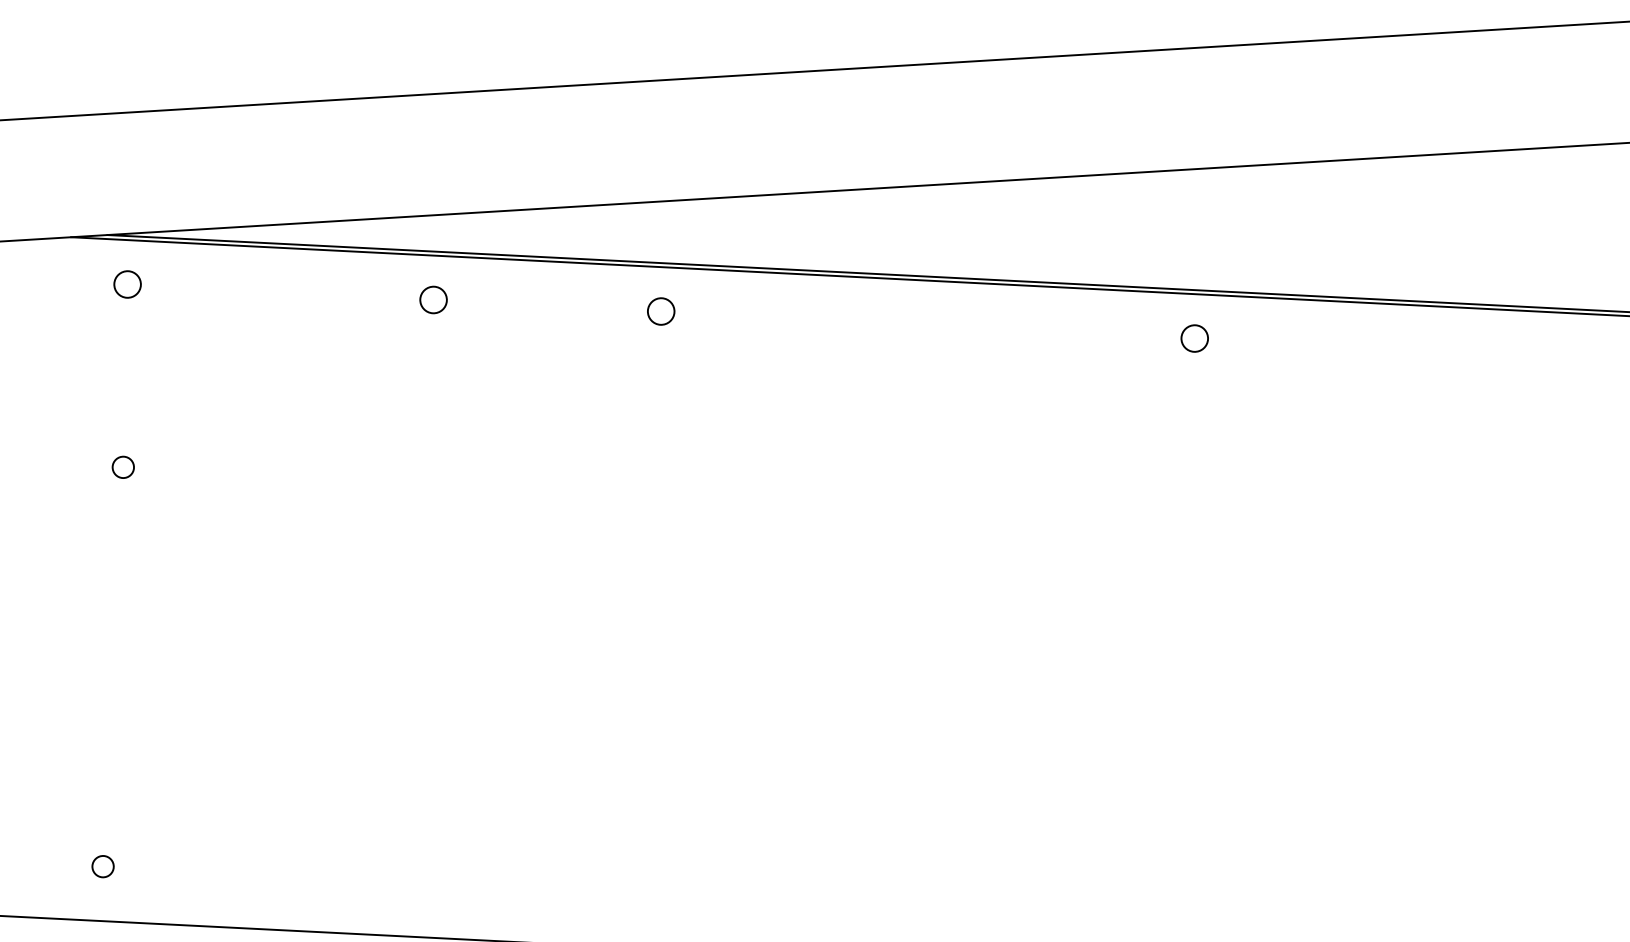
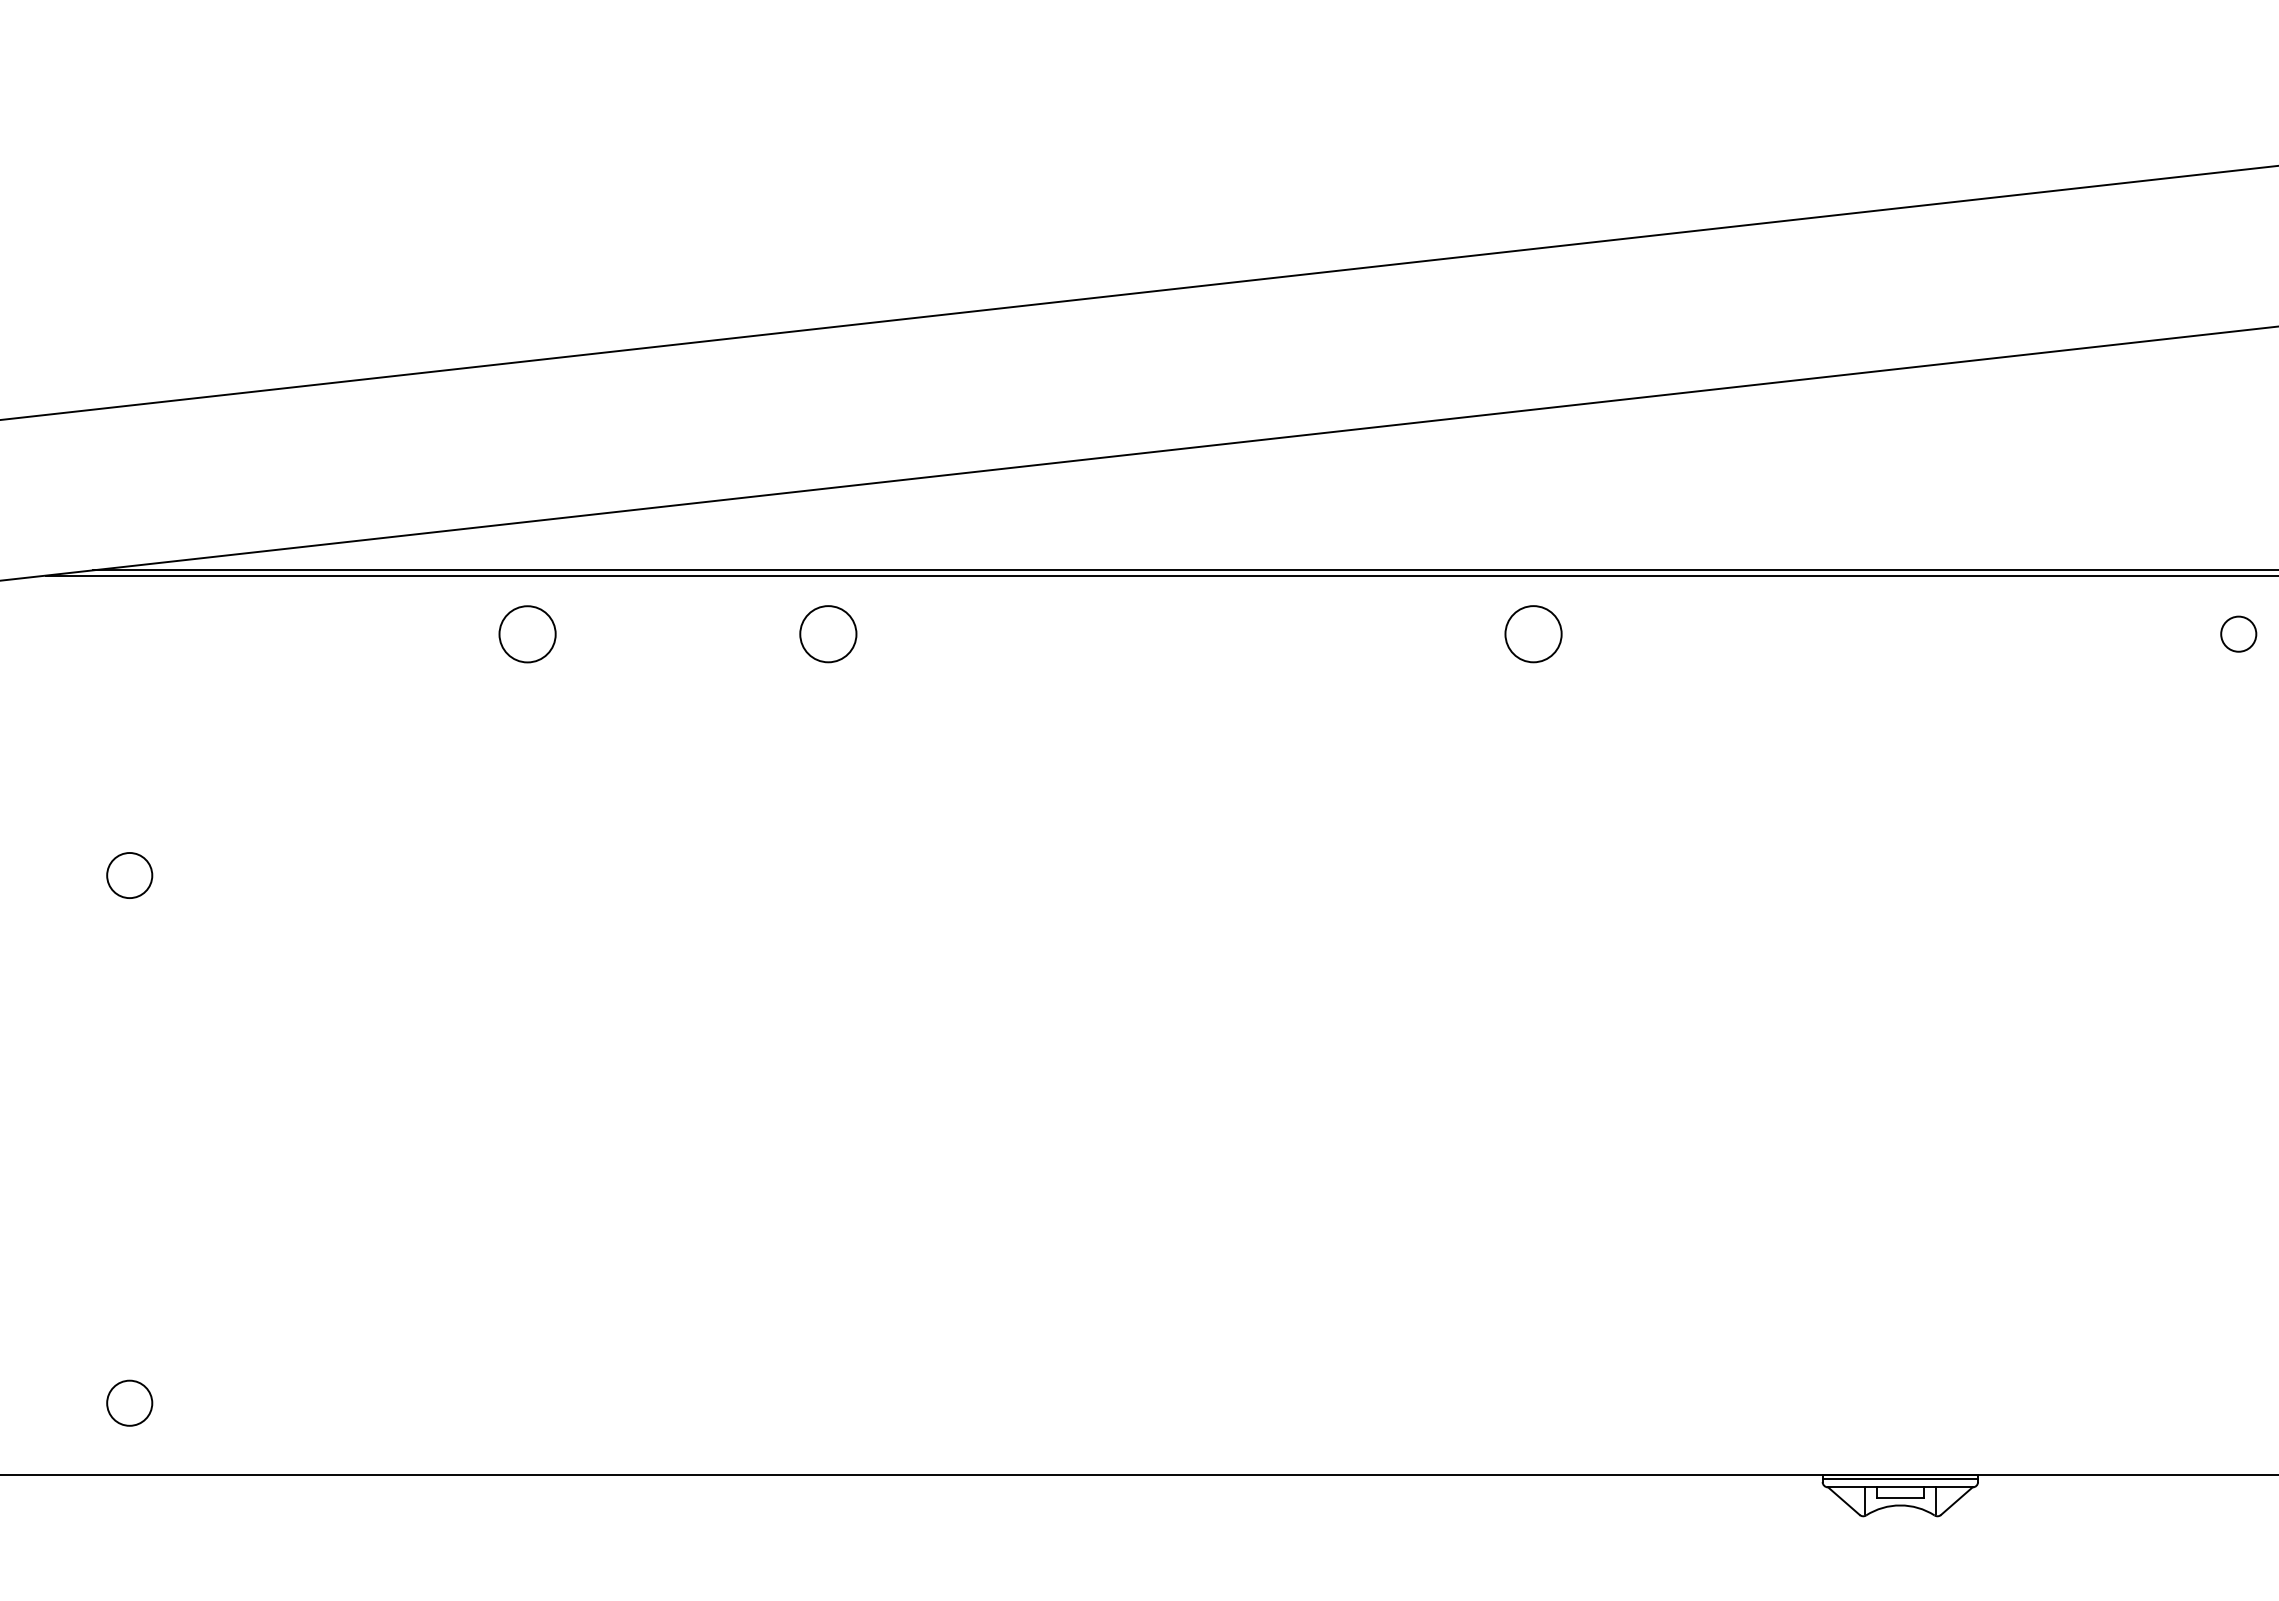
circle: (127, 283) -> (122, 633), removed
circle: (433, 299) -> (527, 633), size x1.6
circle: (660, 310) -> (827, 633), size x1.6
circle: (1194, 338) -> (1533, 633), size x1.6
circle: (123, 467) -> (129, 875), size x1.6
circle: (102, 866) -> (129, 1403), size x1.6

